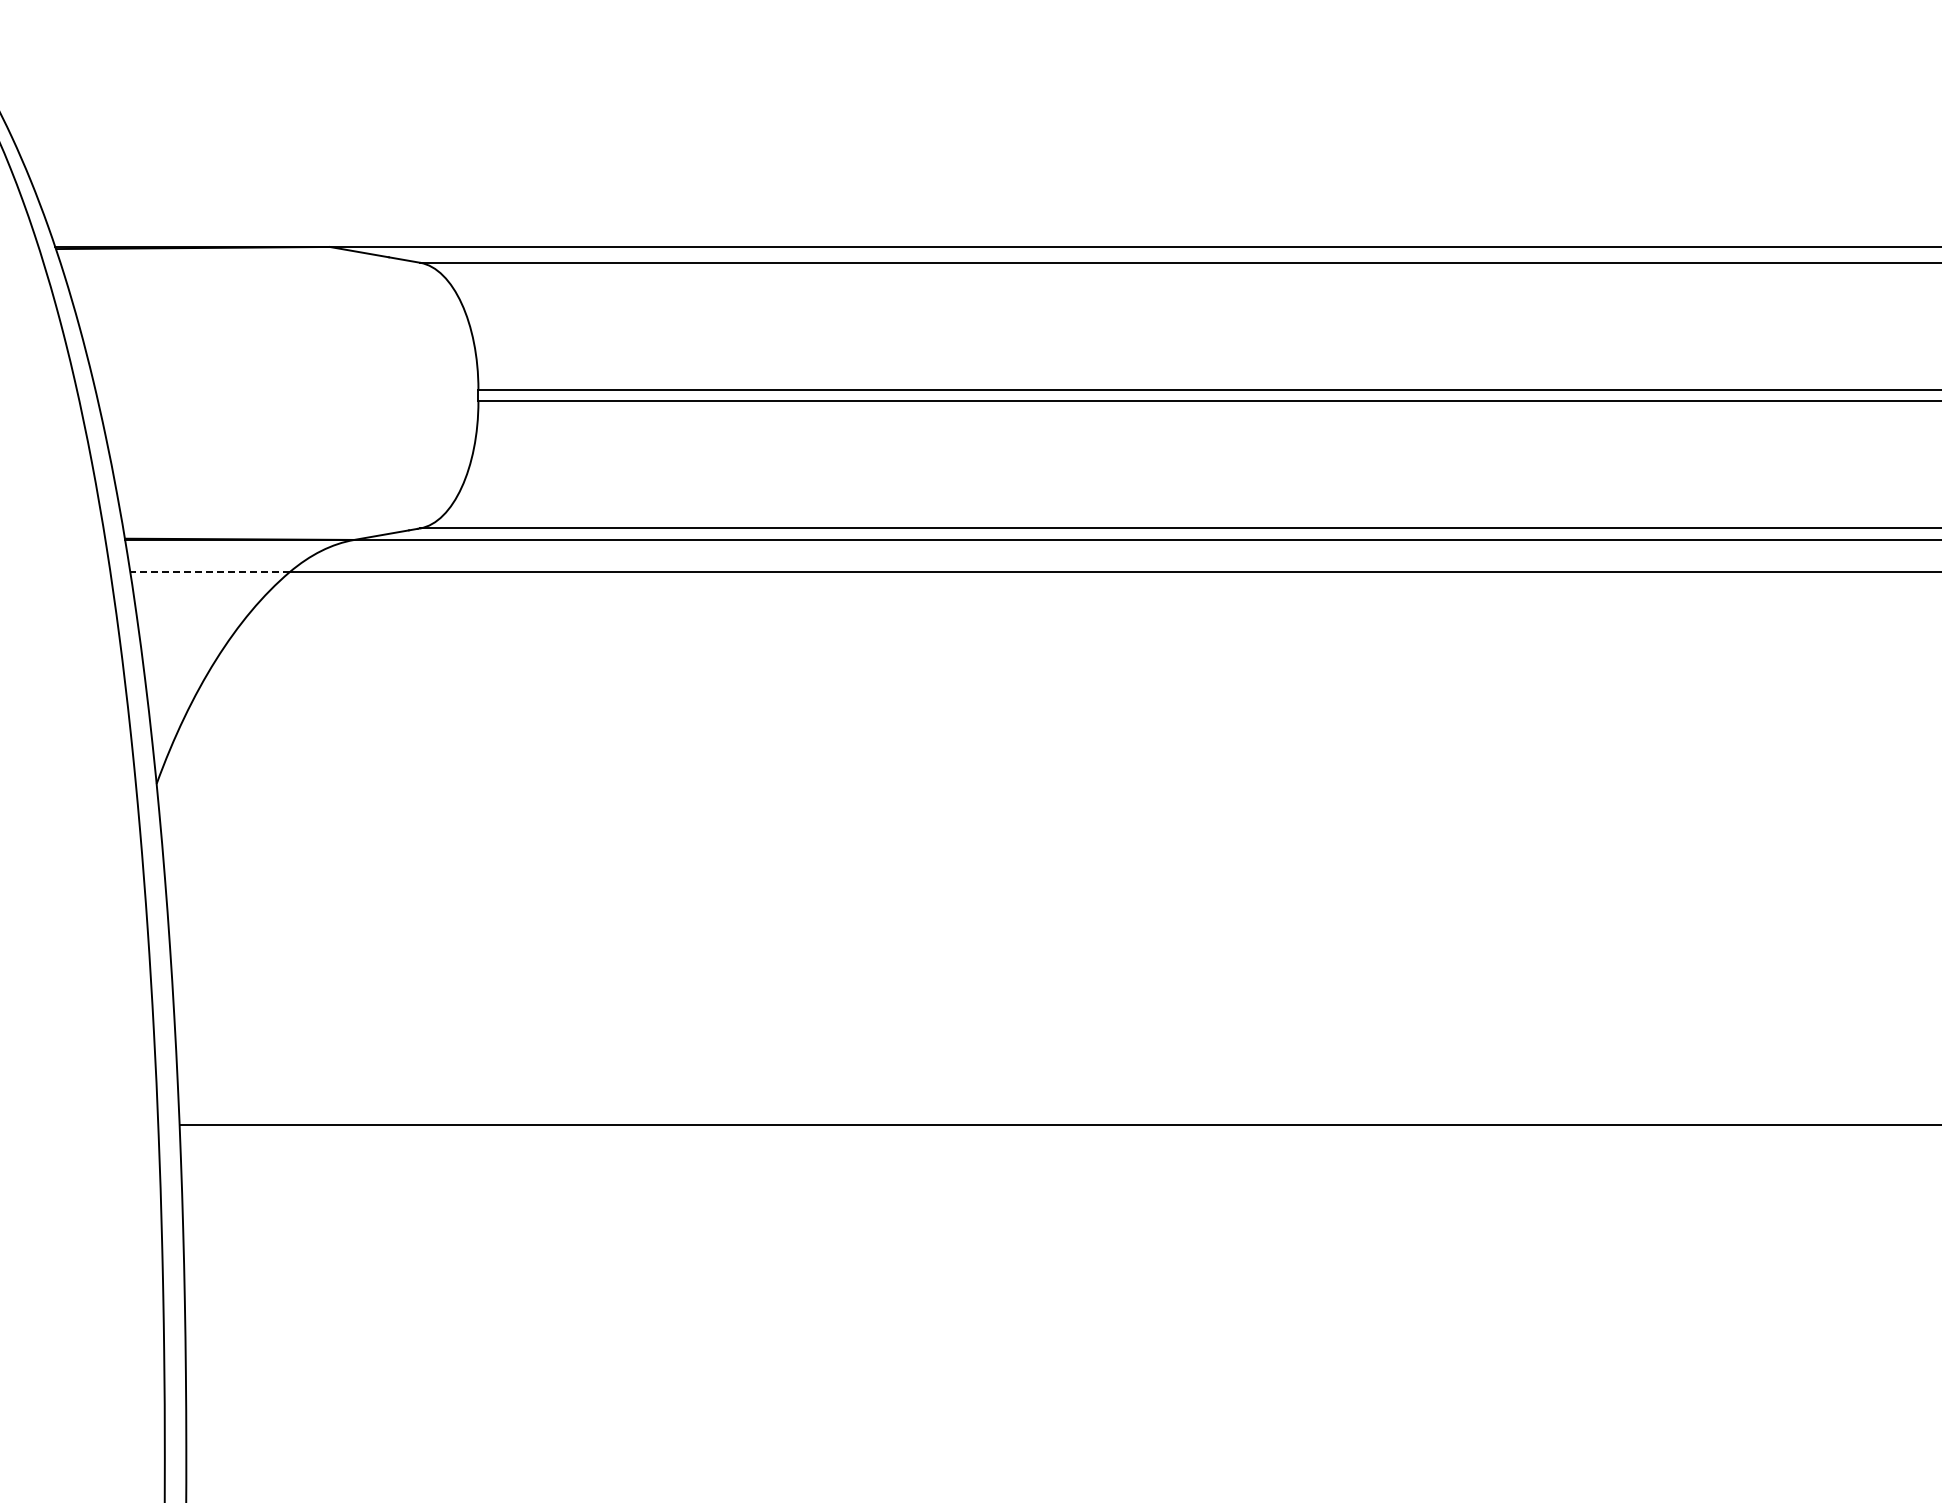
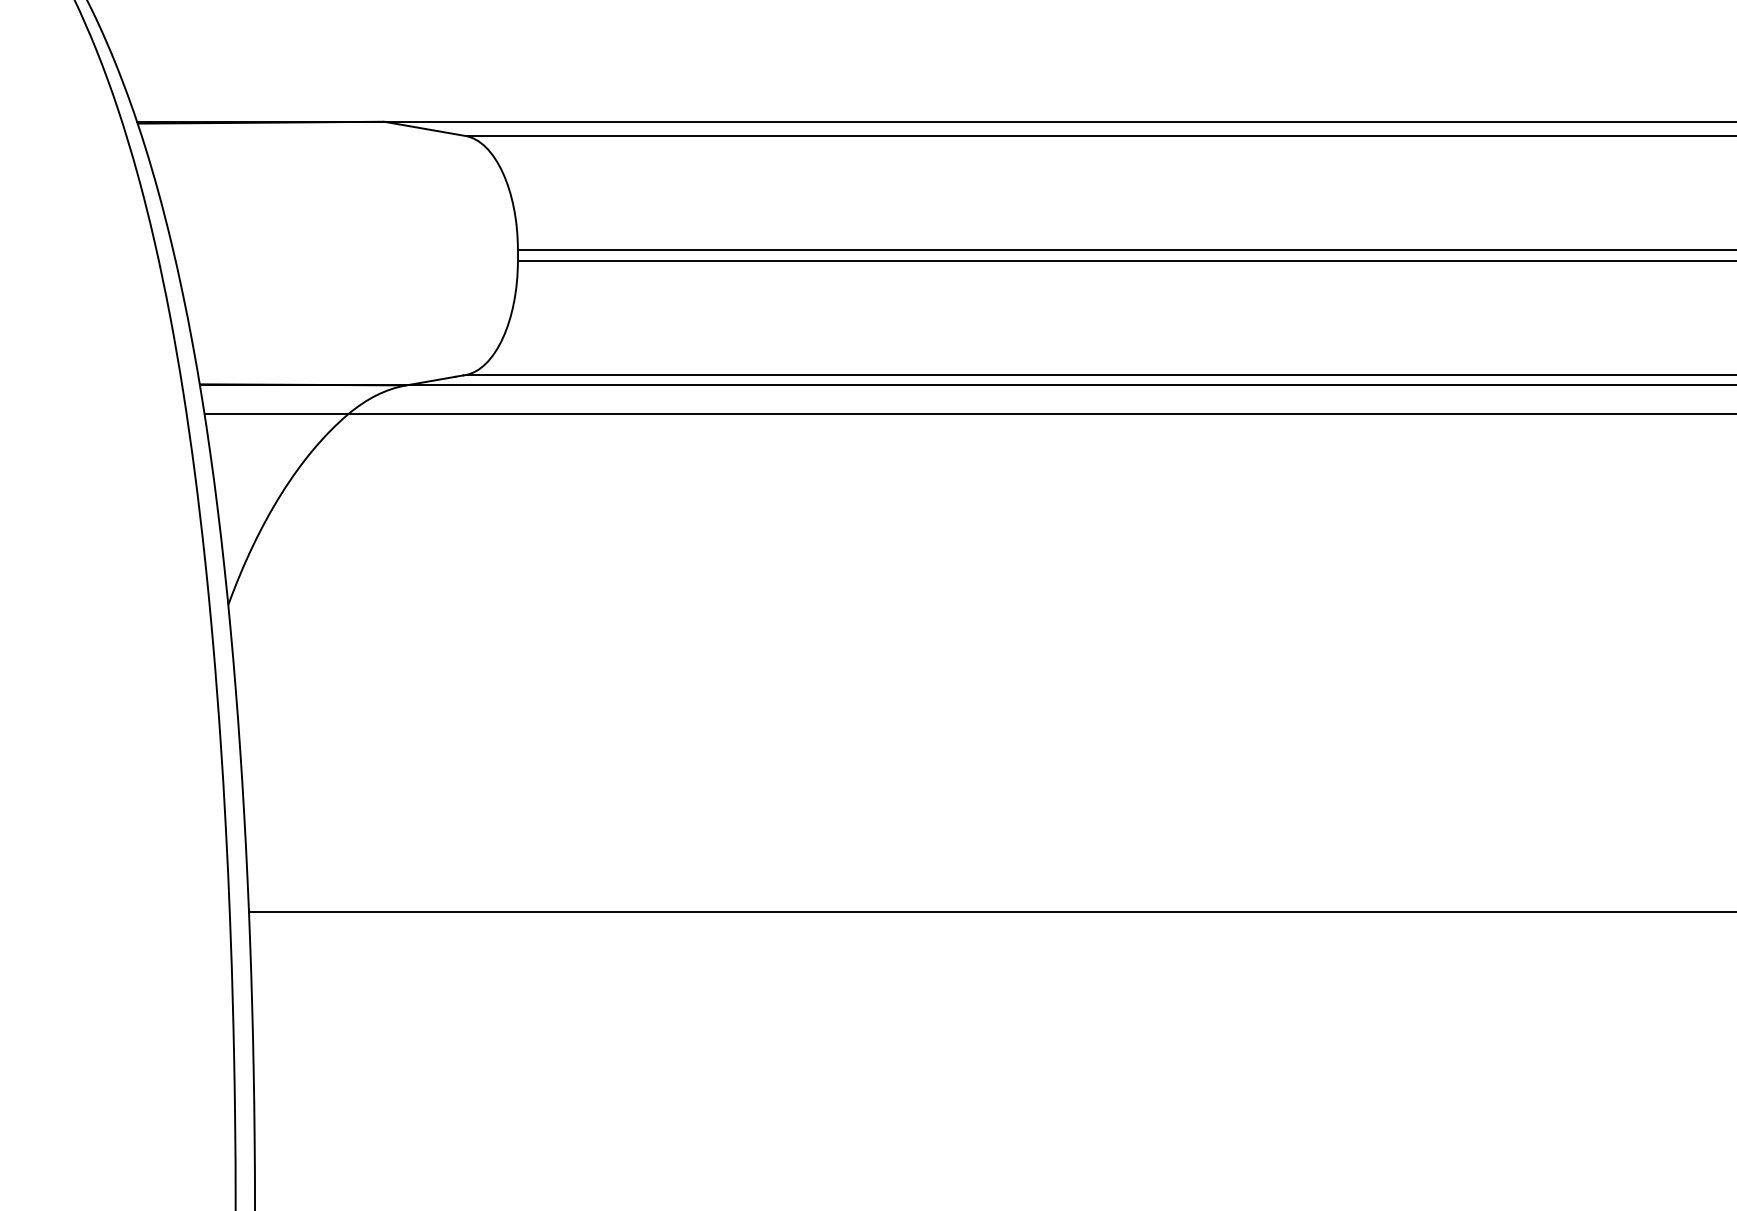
line: (210, 572) -> (276, 414), dashed -> solid

